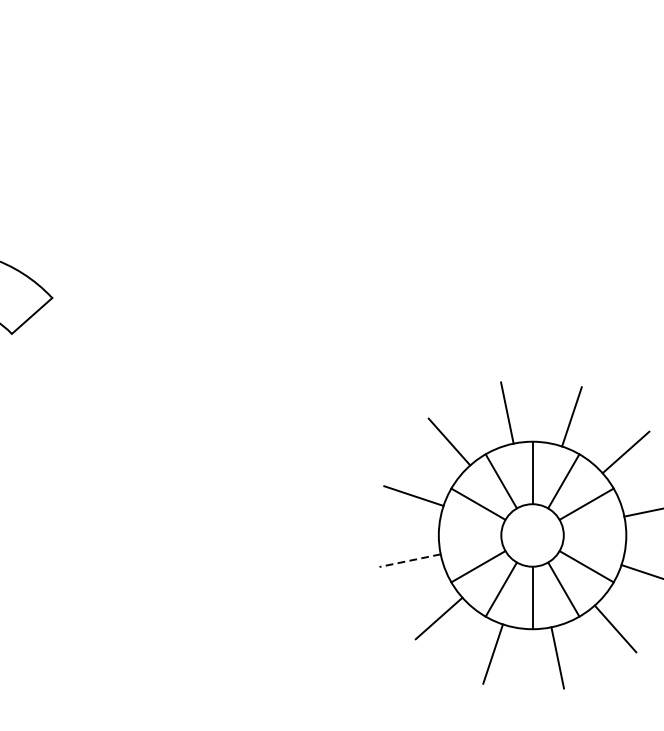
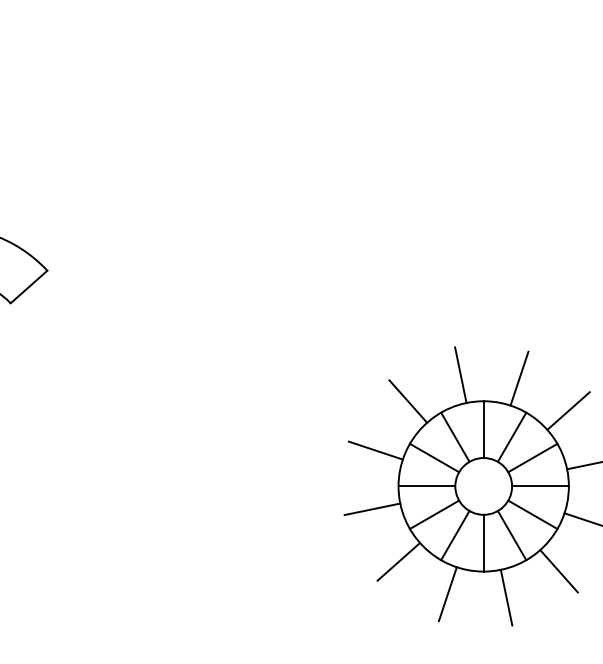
line: (469, 535) -> (426, 486), added
line: (595, 535) -> (540, 486), added
line: (410, 560) -> (372, 509), dashed -> solid

